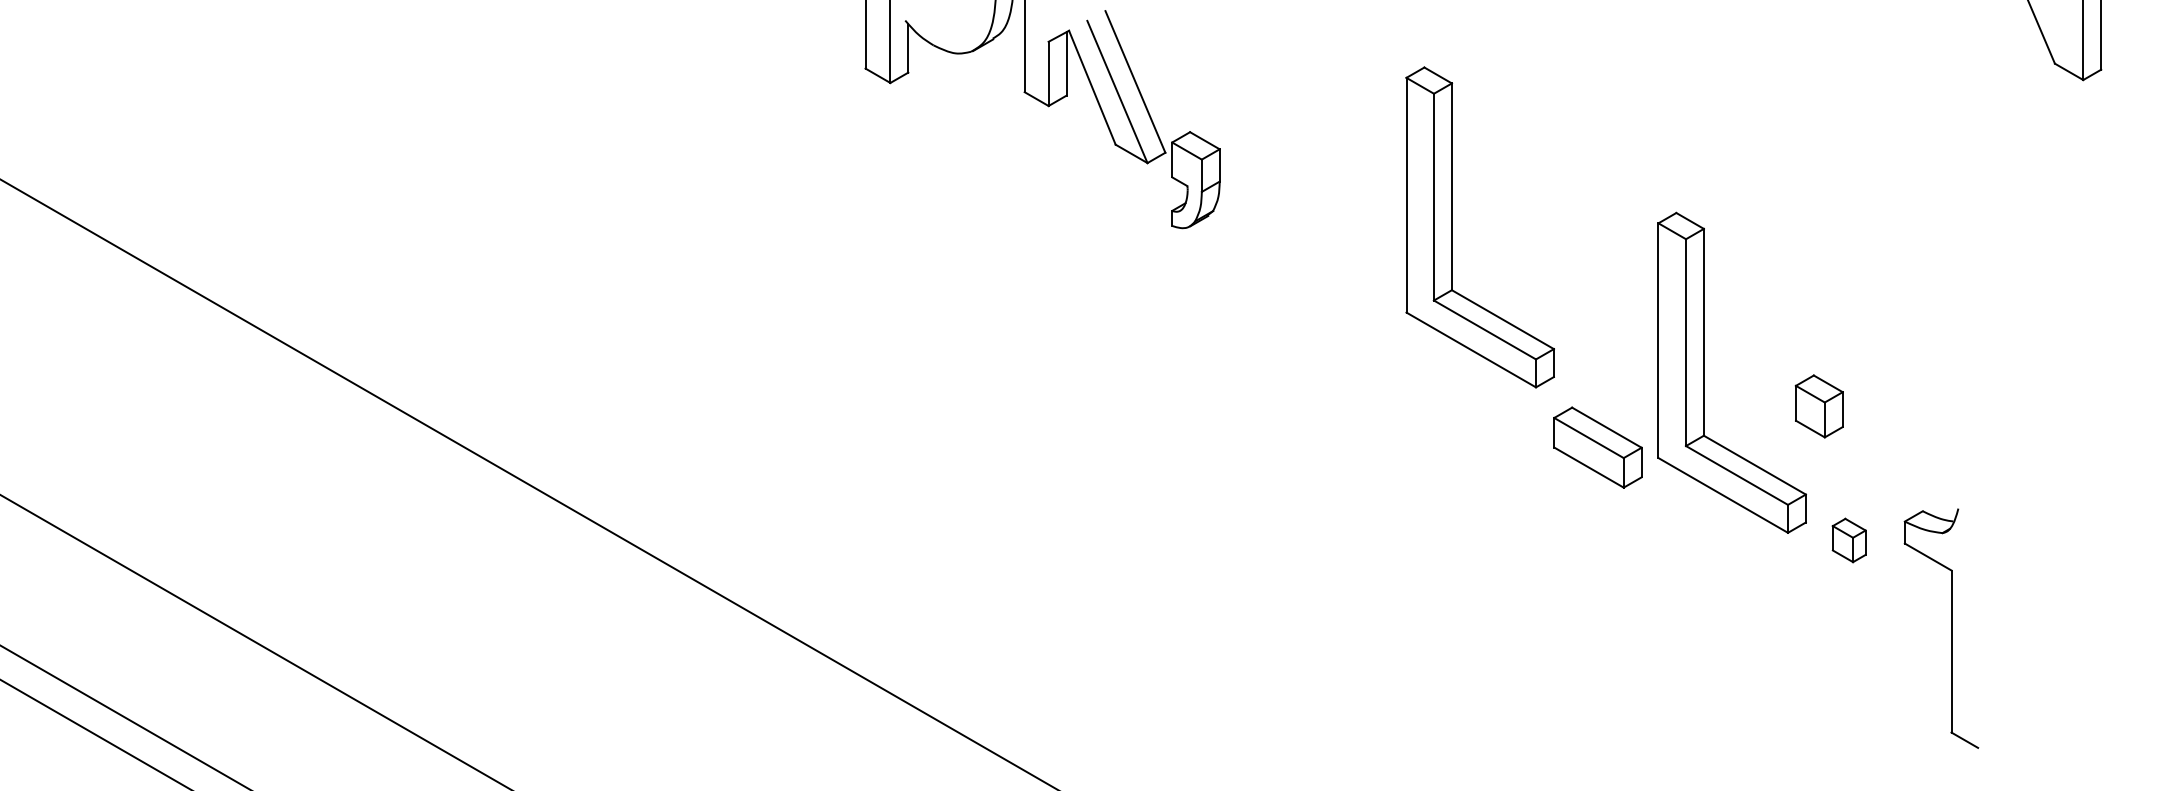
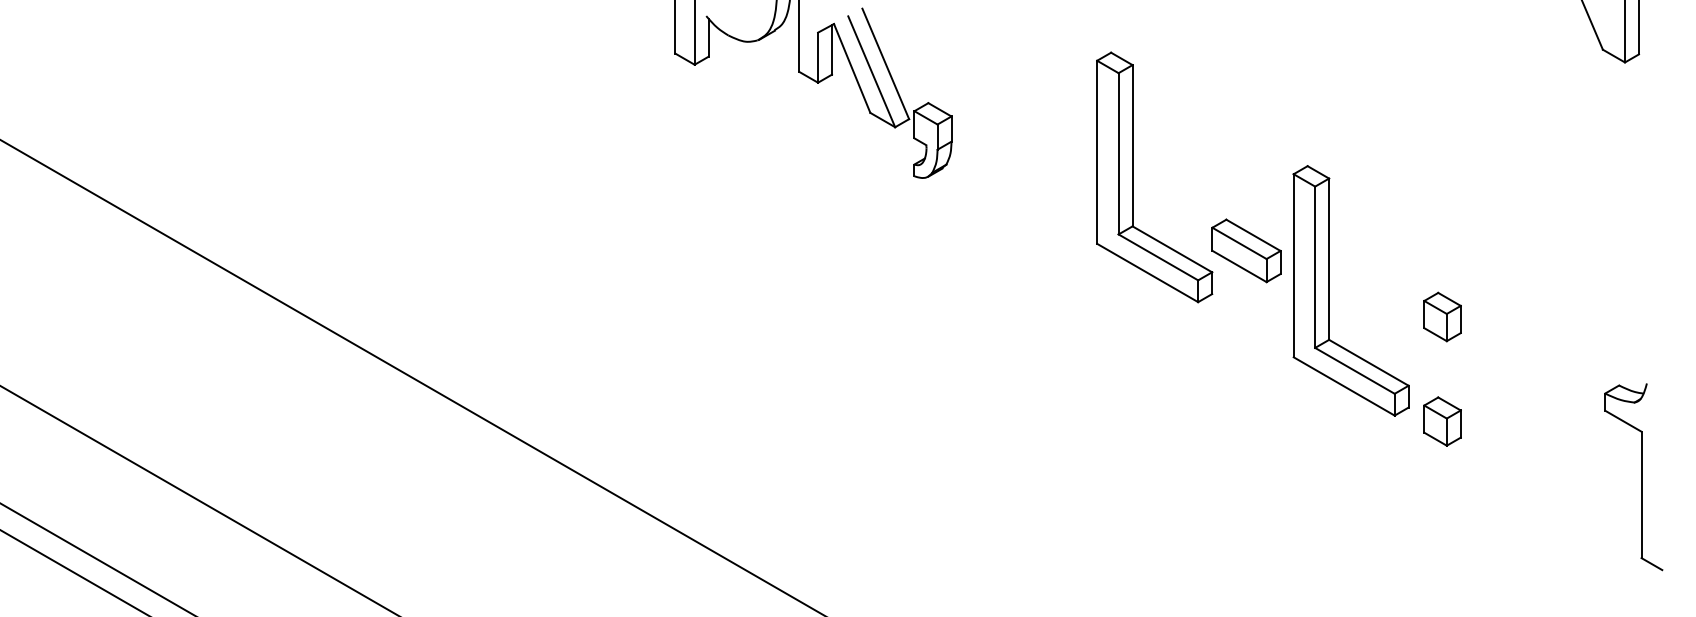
part: (1818, 406) -> (1441, 317), moved
part: (1597, 447) -> (1246, 250), moved
part: (1848, 540) -> (1441, 421), size x1.43
part: (1951, 628) -> (1641, 476), moved

